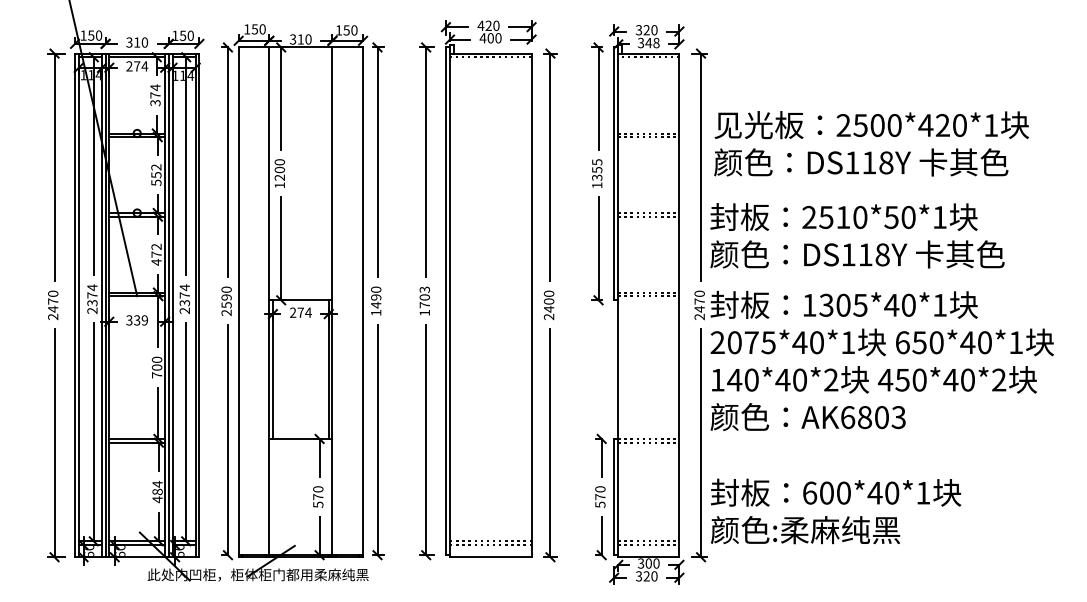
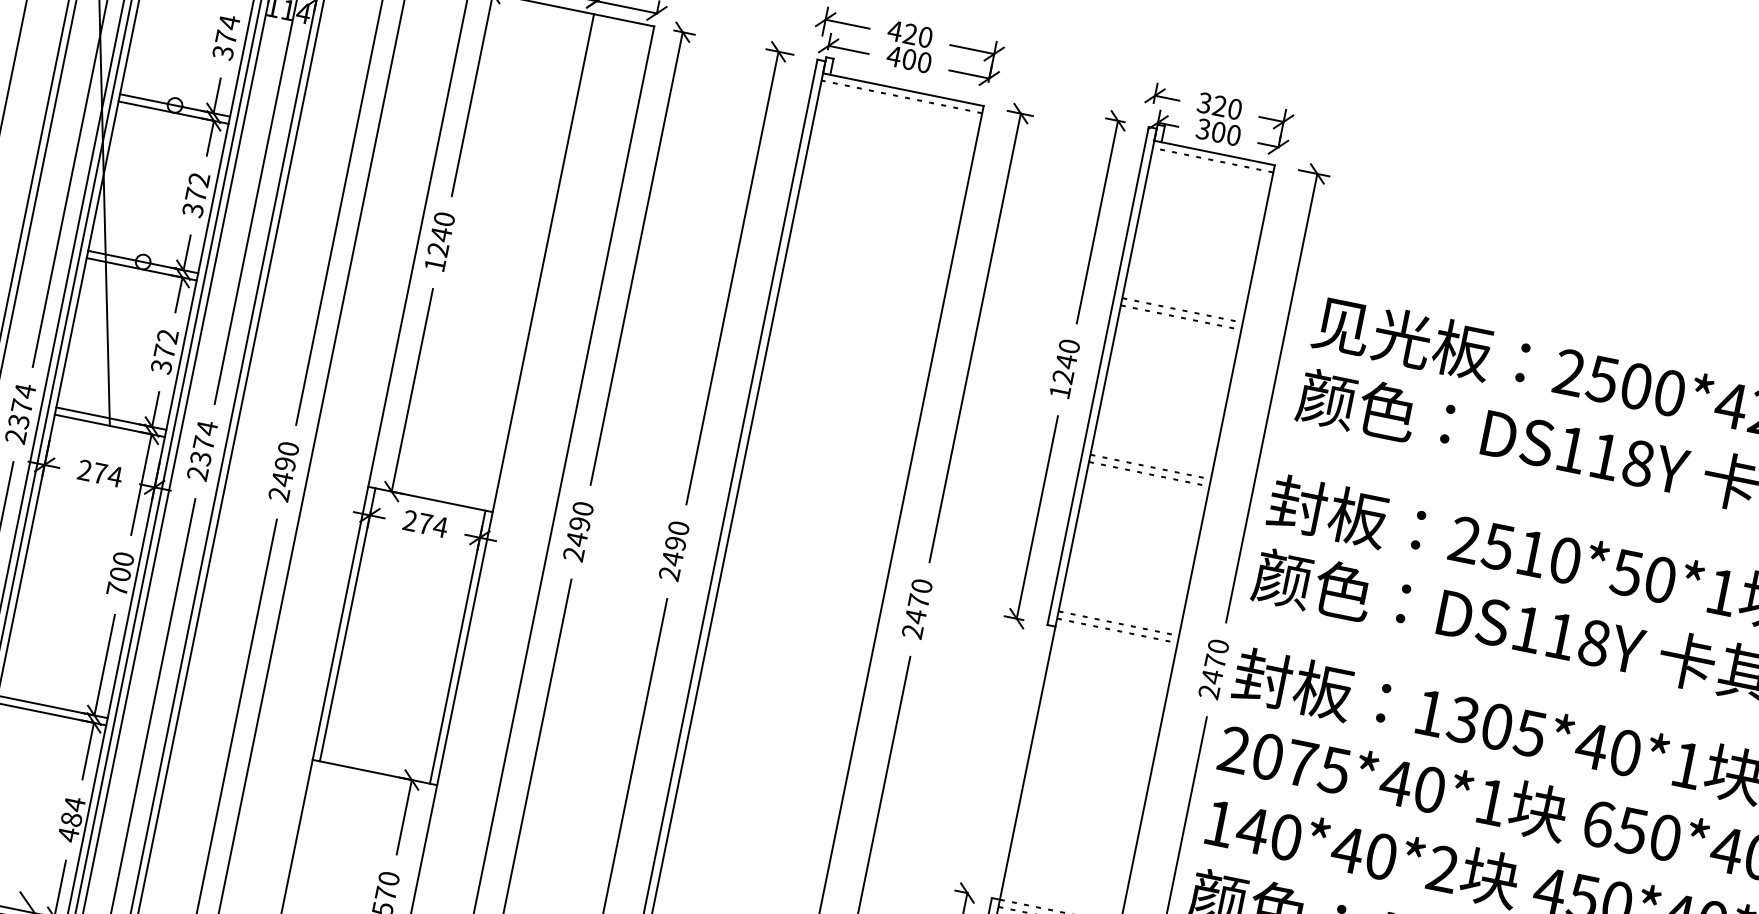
text: (652, 42) -> (1226, 132), 348 -> 300
text: (279, 169) -> (440, 233), 1200 -> 1240
text: (597, 169) -> (1067, 360), 1355 -> 1240
text: (156, 178) -> (194, 201), 552 -> 372
text: (156, 262) -> (161, 367), 472 -> 372
text: (424, 301) -> (673, 551), 1703 -> 2490
text: (548, 301) -> (917, 601), 2400 -> 2470
text: (226, 304) -> (282, 477), 2590 -> 2490
text: (376, 312) -> (574, 553), 1490 -> 2490
text: (137, 320) -> (100, 473), 339 -> 274

